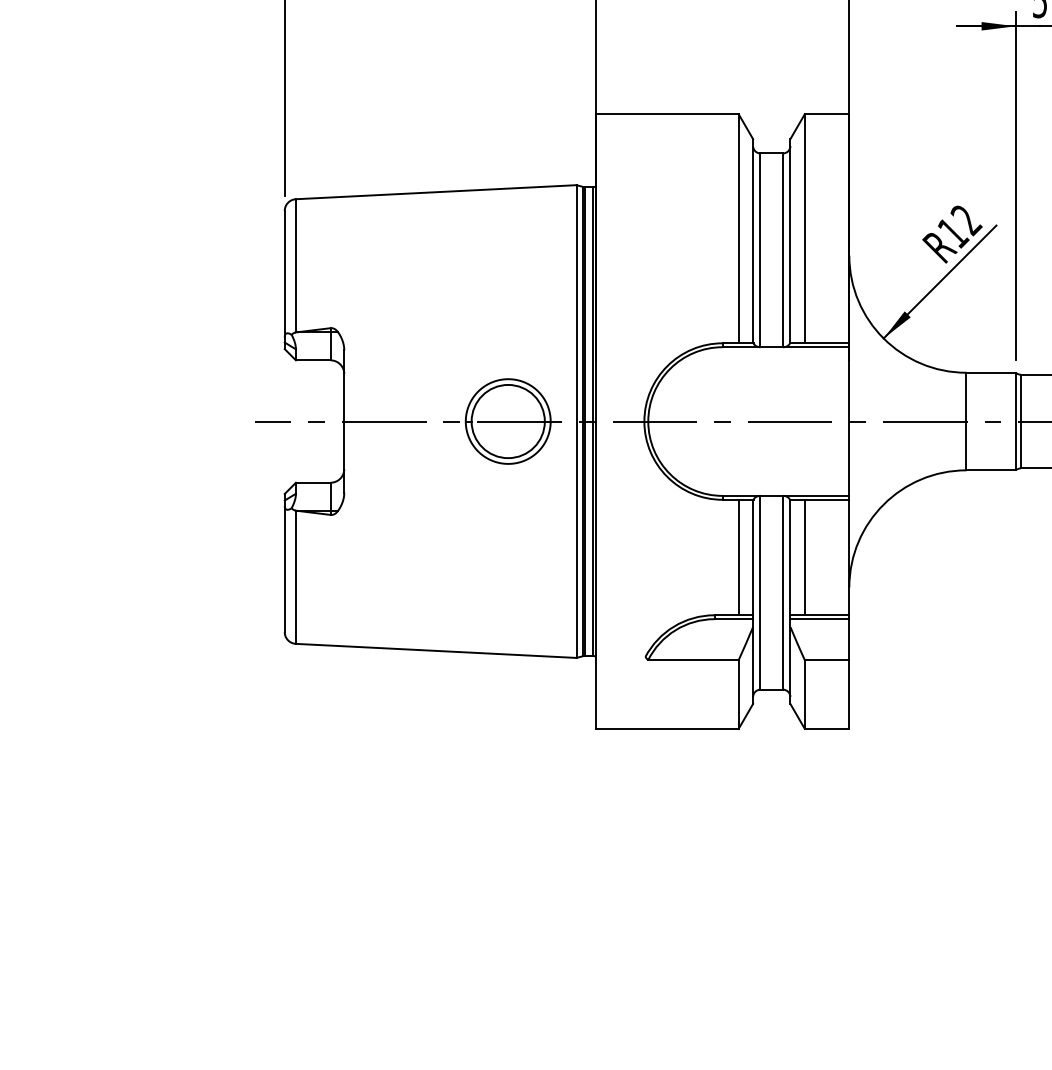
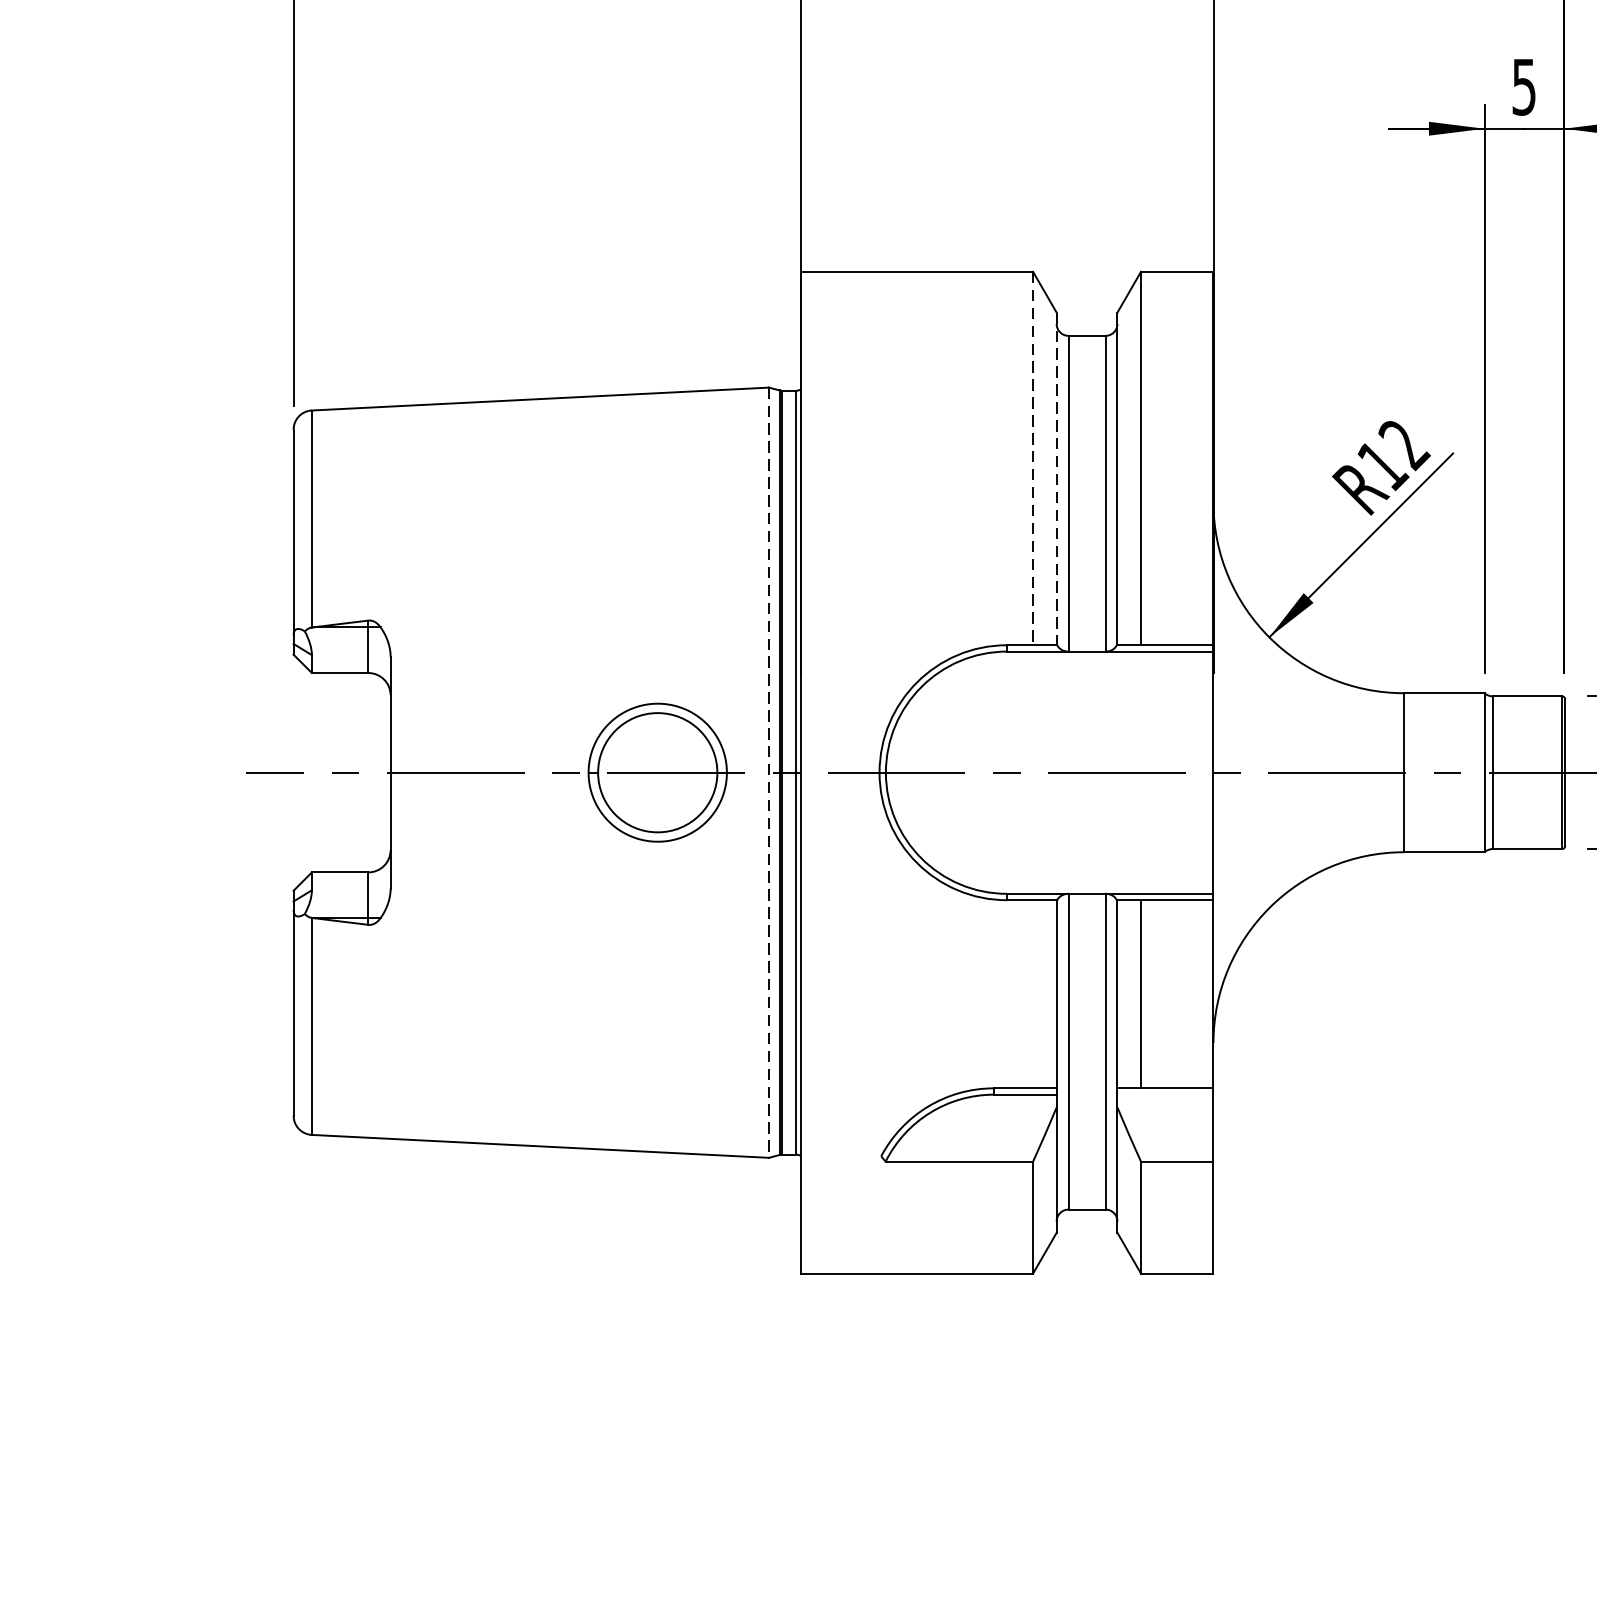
line: (738, 228) -> (1032, 458), solid -> dashed
line: (753, 241) -> (1057, 479), solid -> dashed
line: (576, 422) -> (768, 774), solid -> dashed
line: (738, 557) -> (1032, 994), removed
line: (819, 619) -> (1164, 1095), removed

